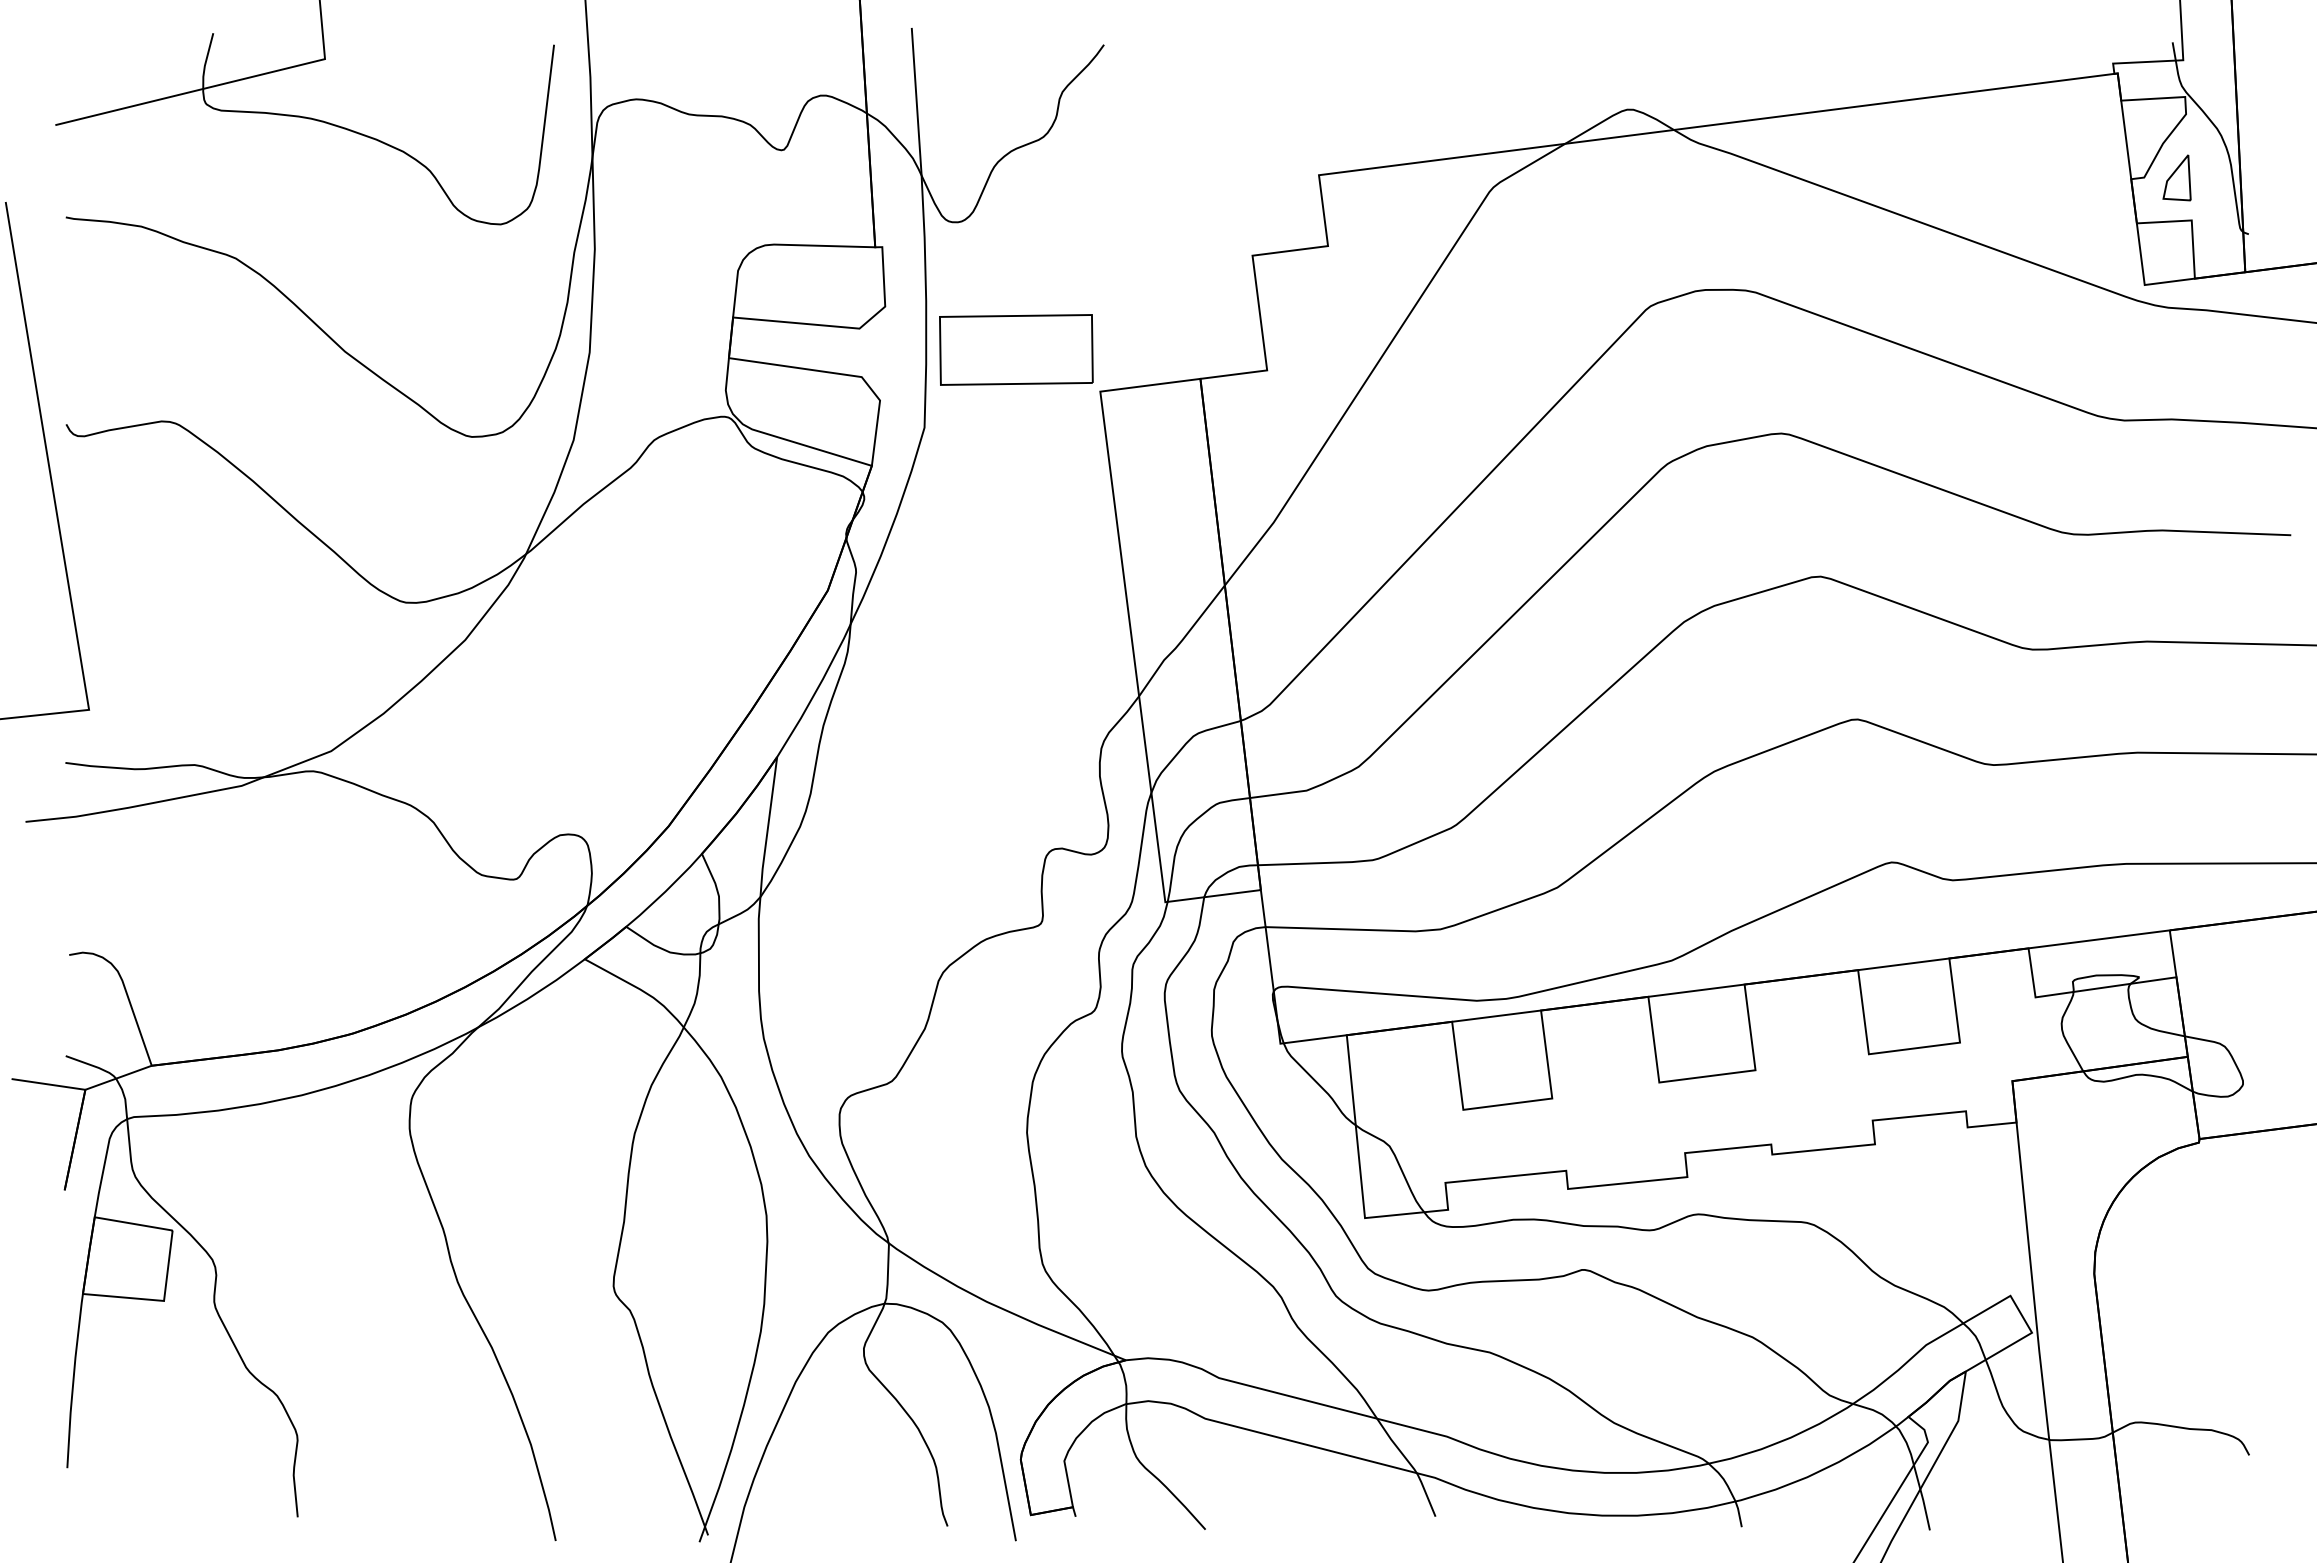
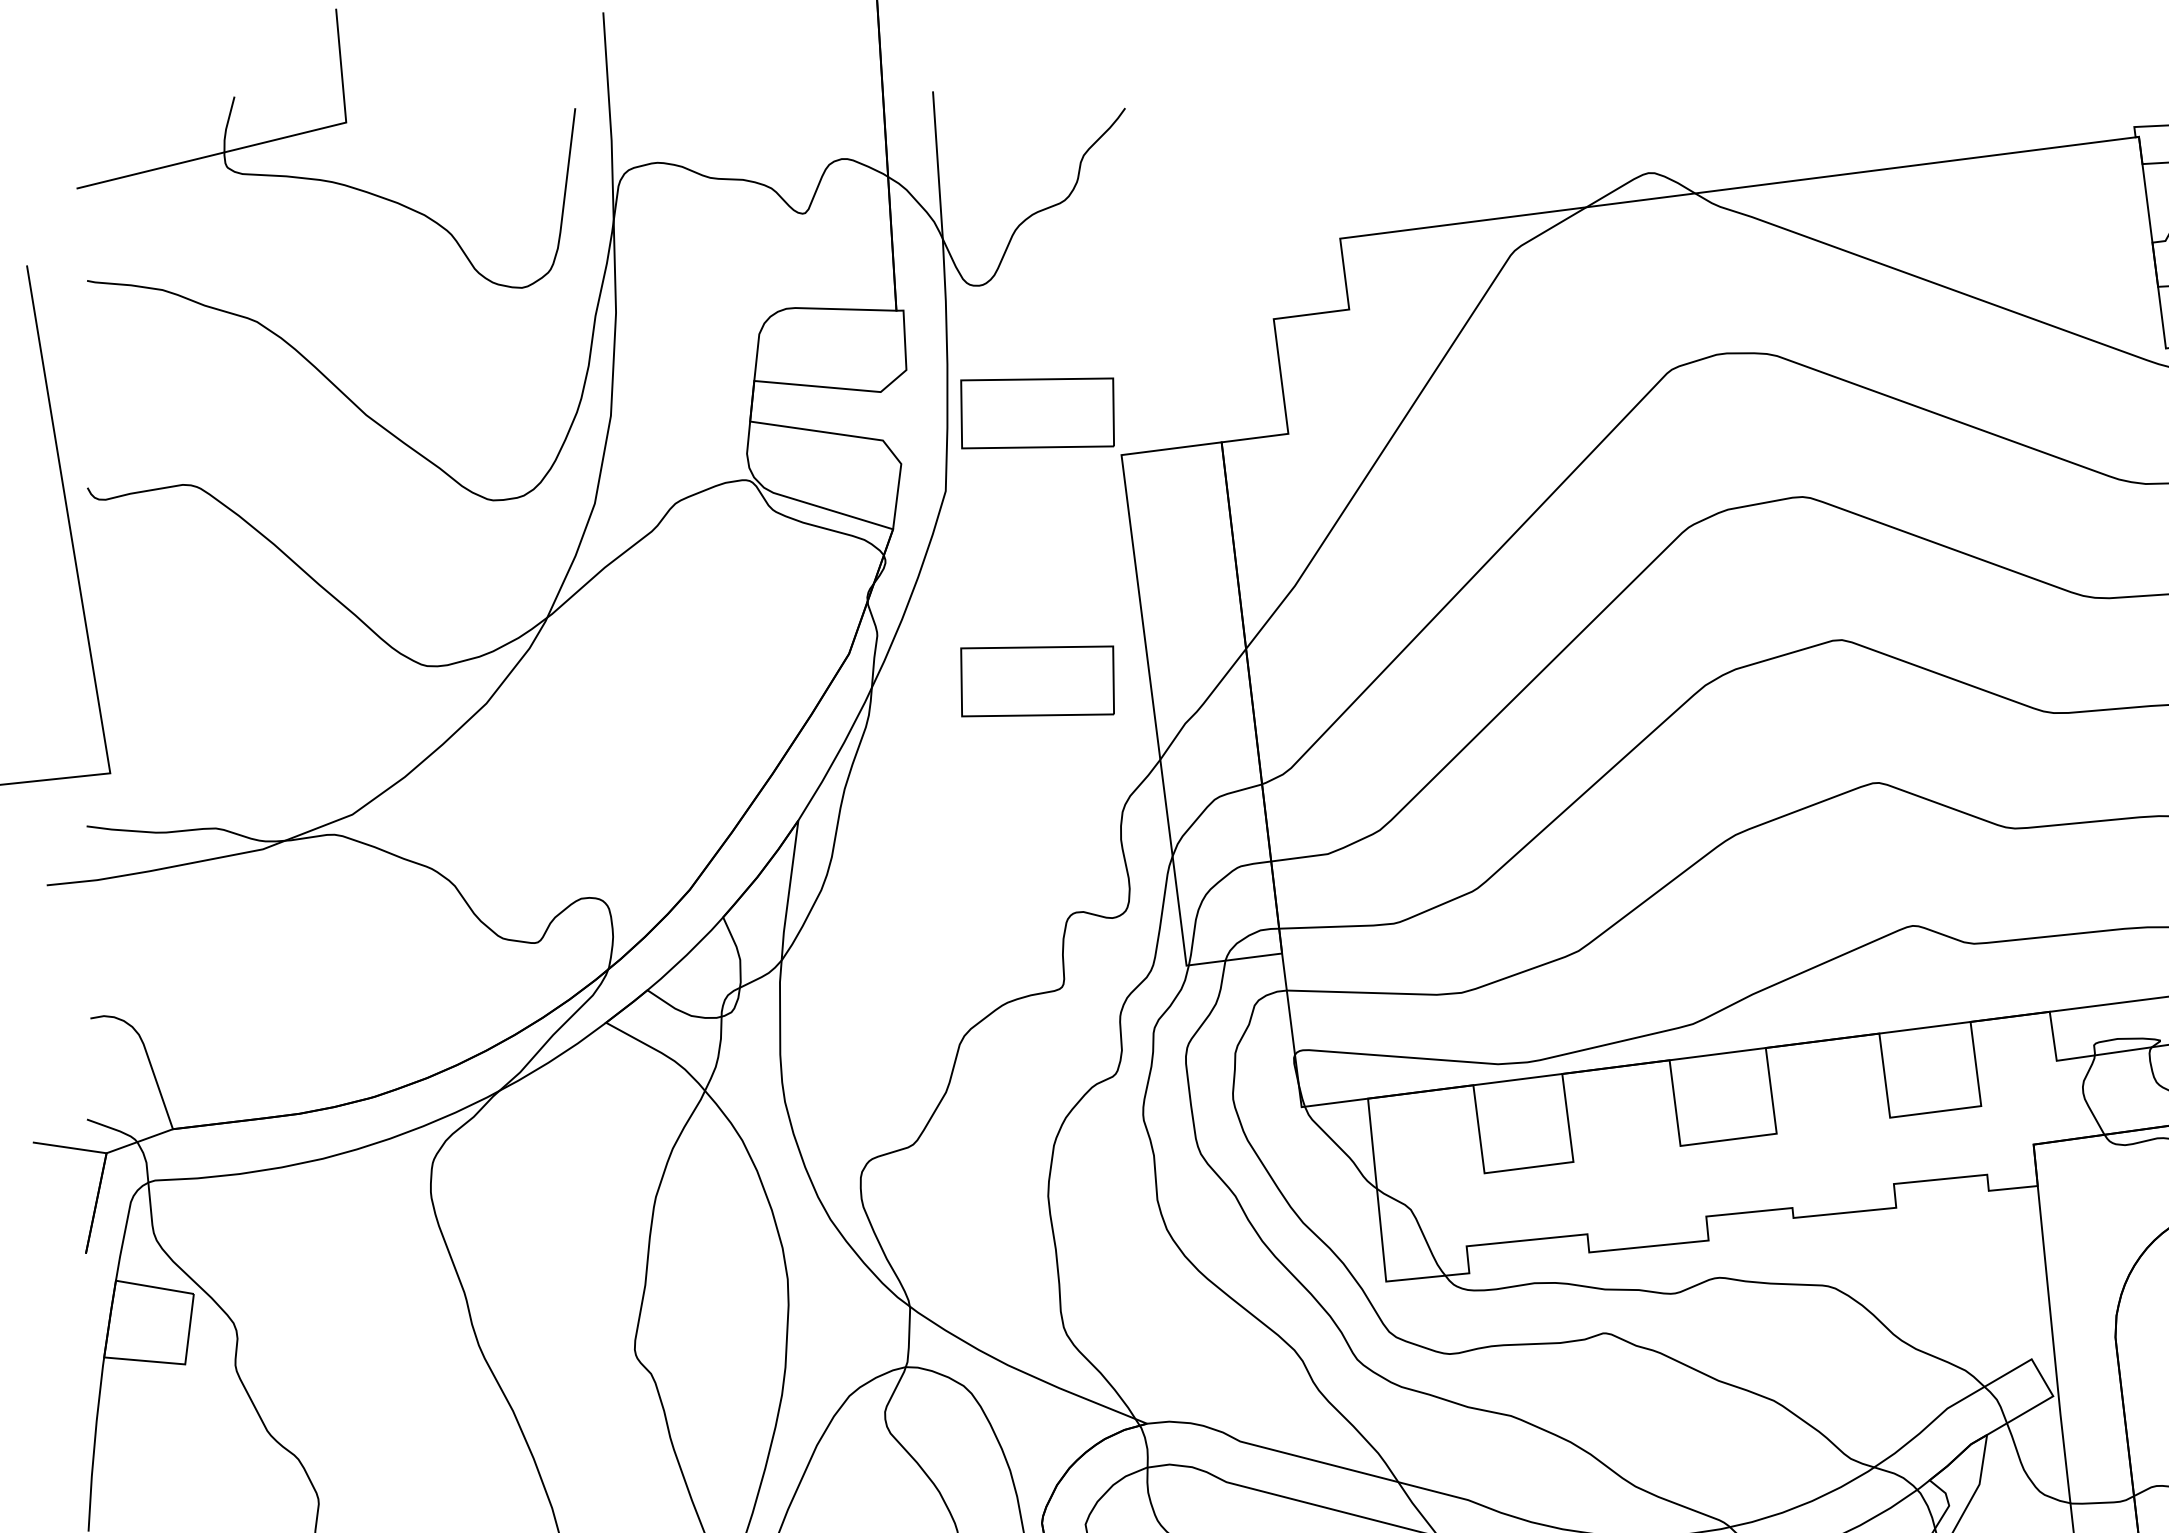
part: (1016, 617) -> (1037, 680), added

